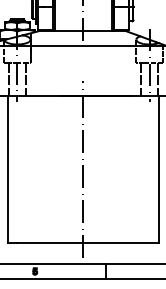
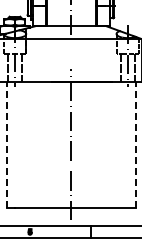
line: (7, 169) -> (6, 144), solid -> dashed
line: (158, 169) -> (135, 144), solid -> dashed

